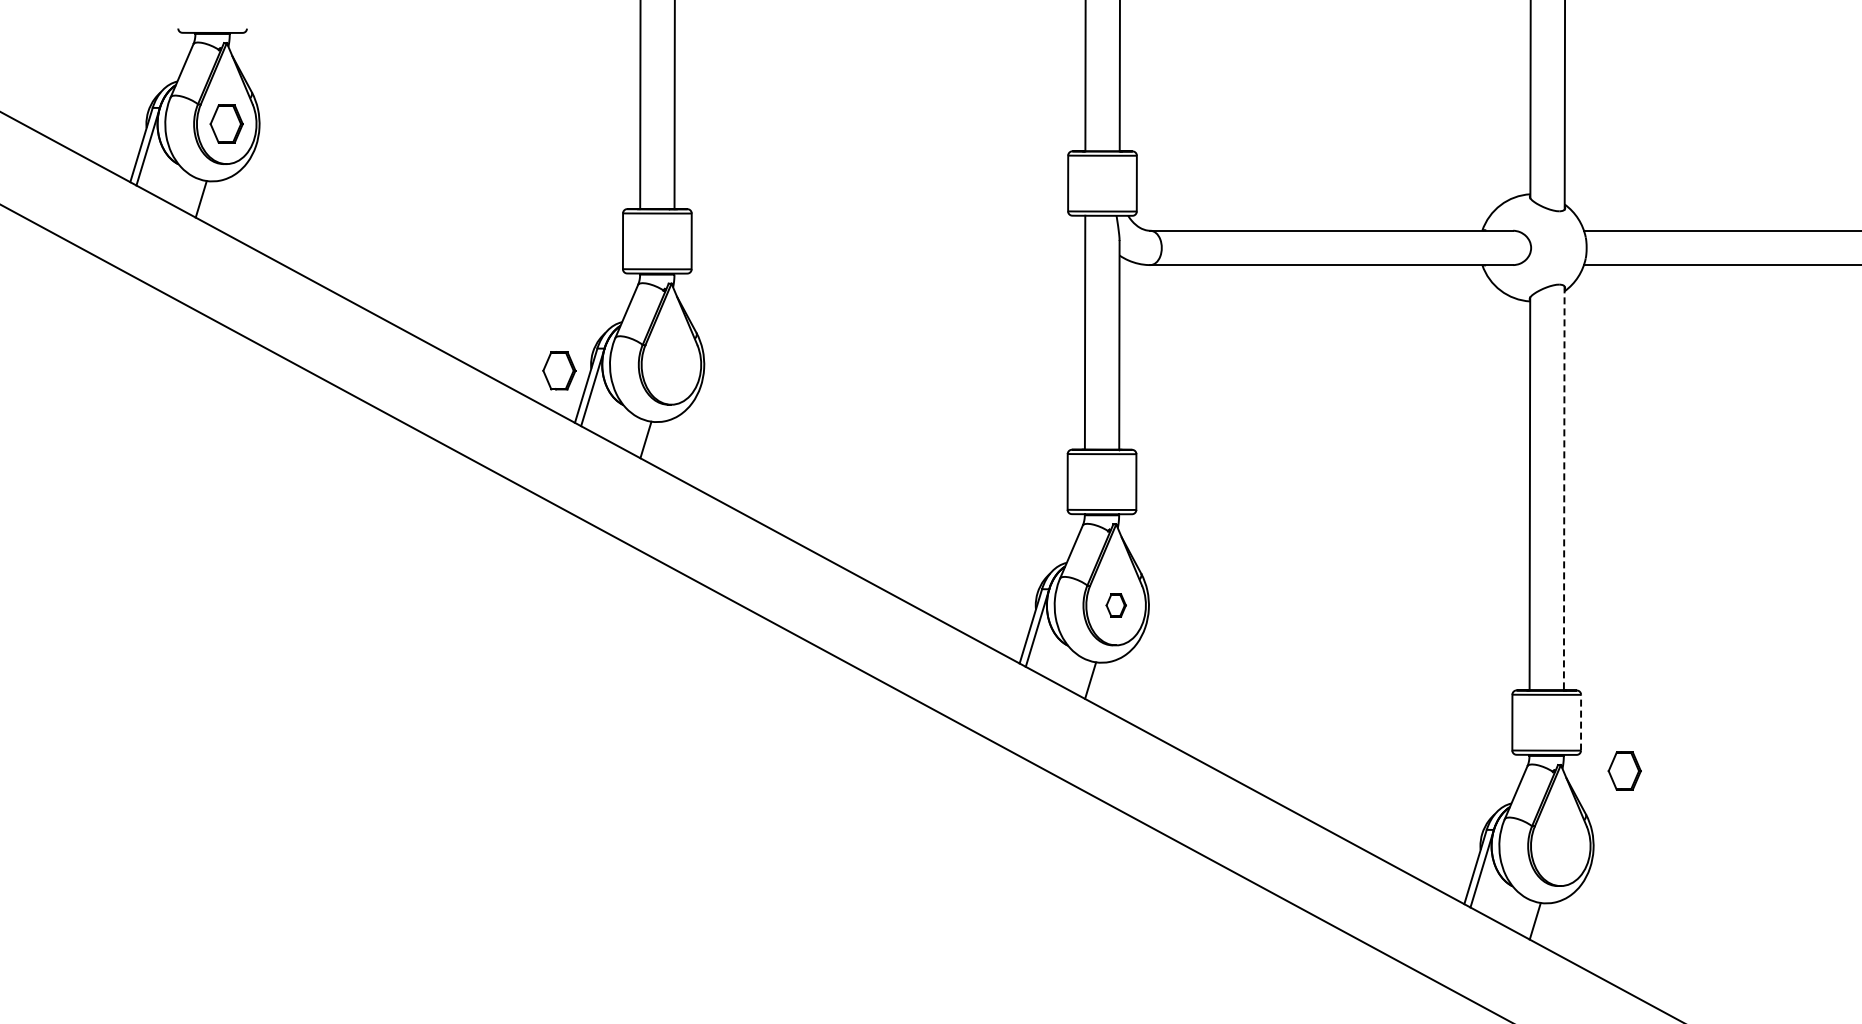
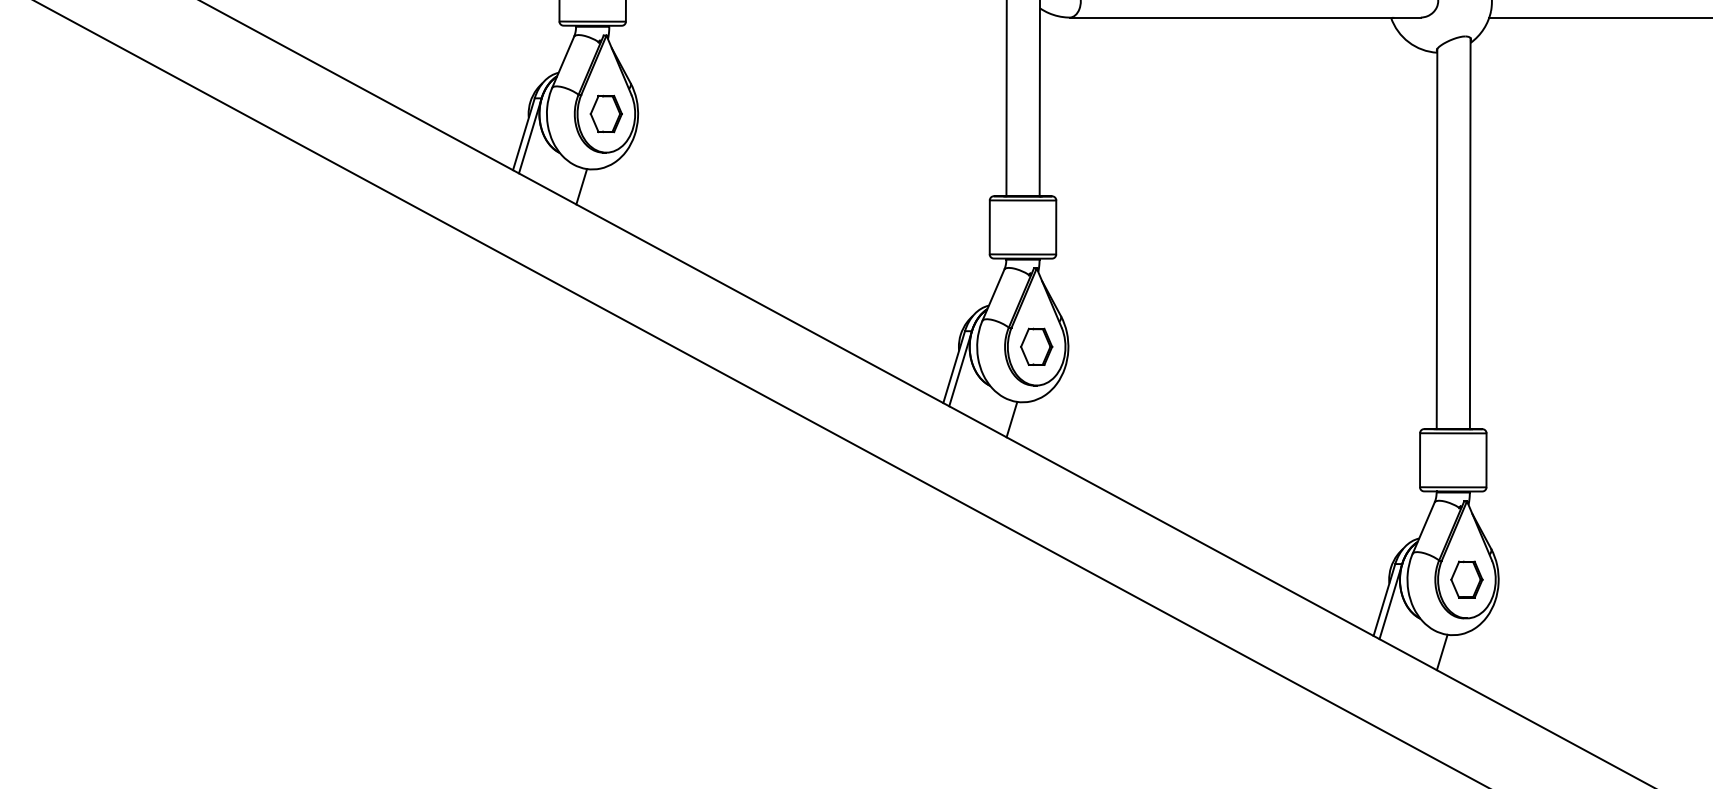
part: (559, 370) -> (606, 113), moved
line: (1564, 488) -> (1470, 233), dashed -> solid
part: (1116, 605) -> (1037, 346), size x1.67
line: (1581, 722) -> (1486, 460), dashed -> solid
part: (1624, 770) -> (1466, 579), moved

